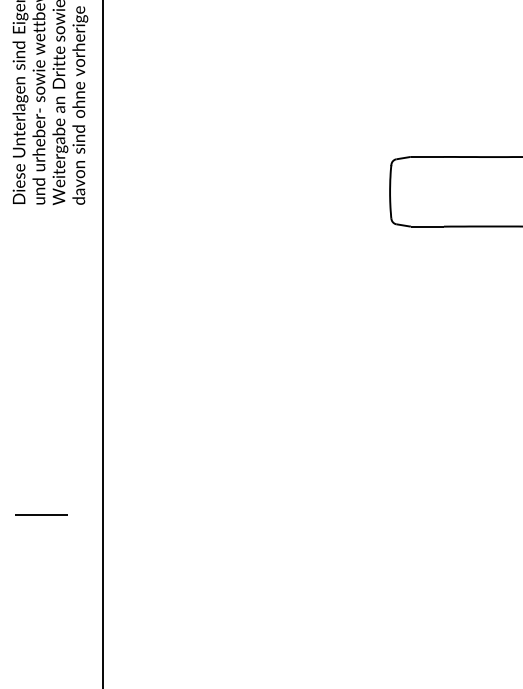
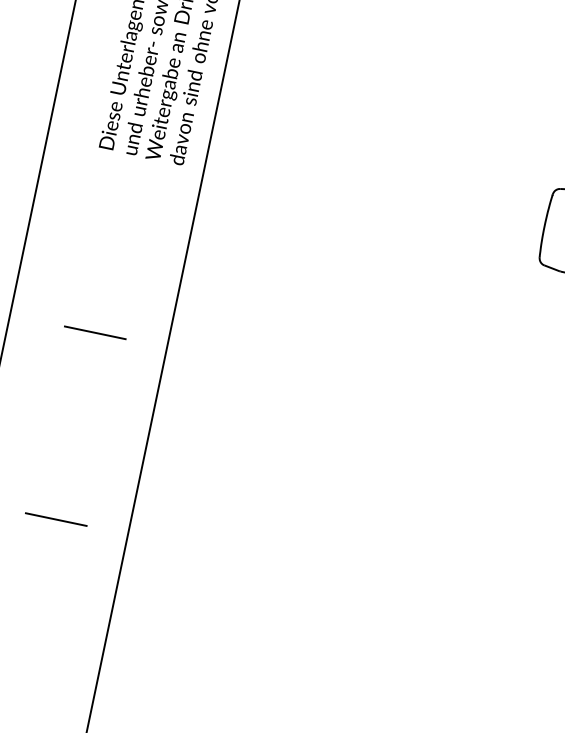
line: (41, 355) -> (95, 332), added

